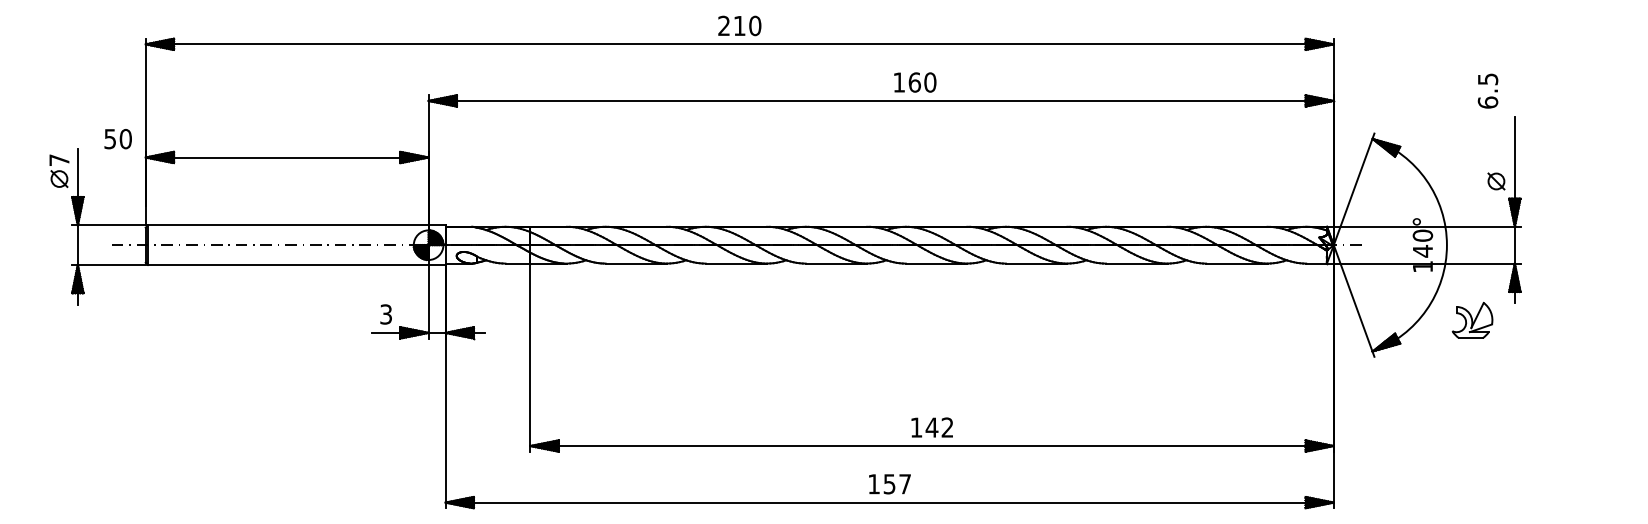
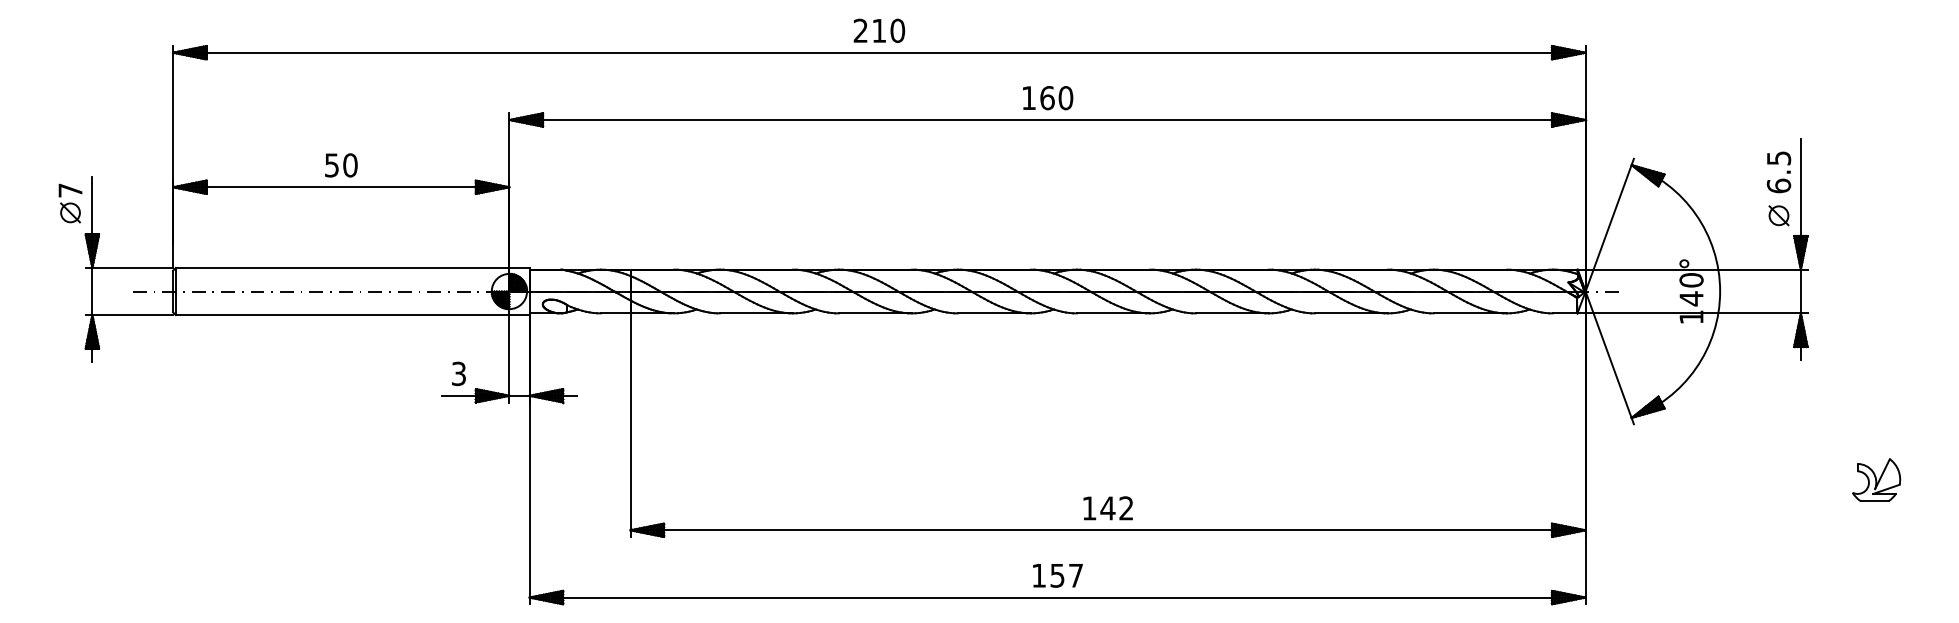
text: (915, 82) -> (1048, 98), moved
text: (1487, 91) -> (1778, 172), moved
text: (118, 139) -> (341, 165), moved
part: (1472, 320) -> (1876, 479), moved

